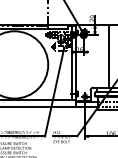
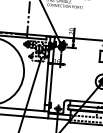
line: (108, 56) -> (84, 70), removed

